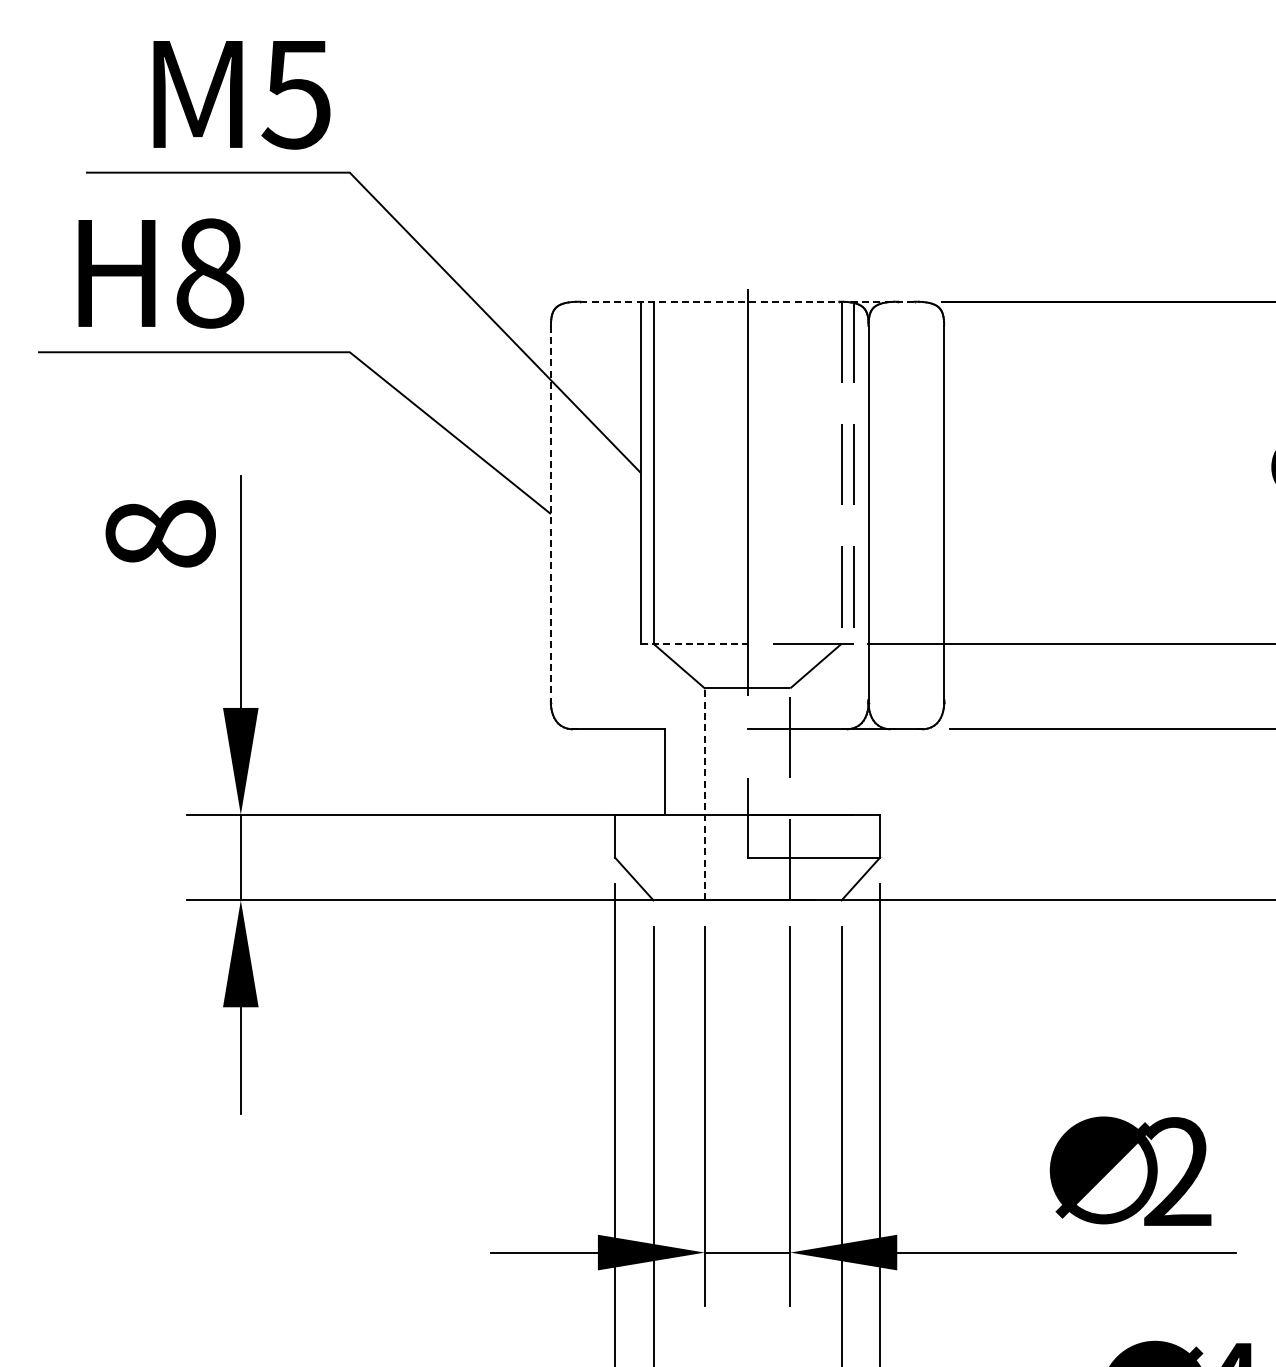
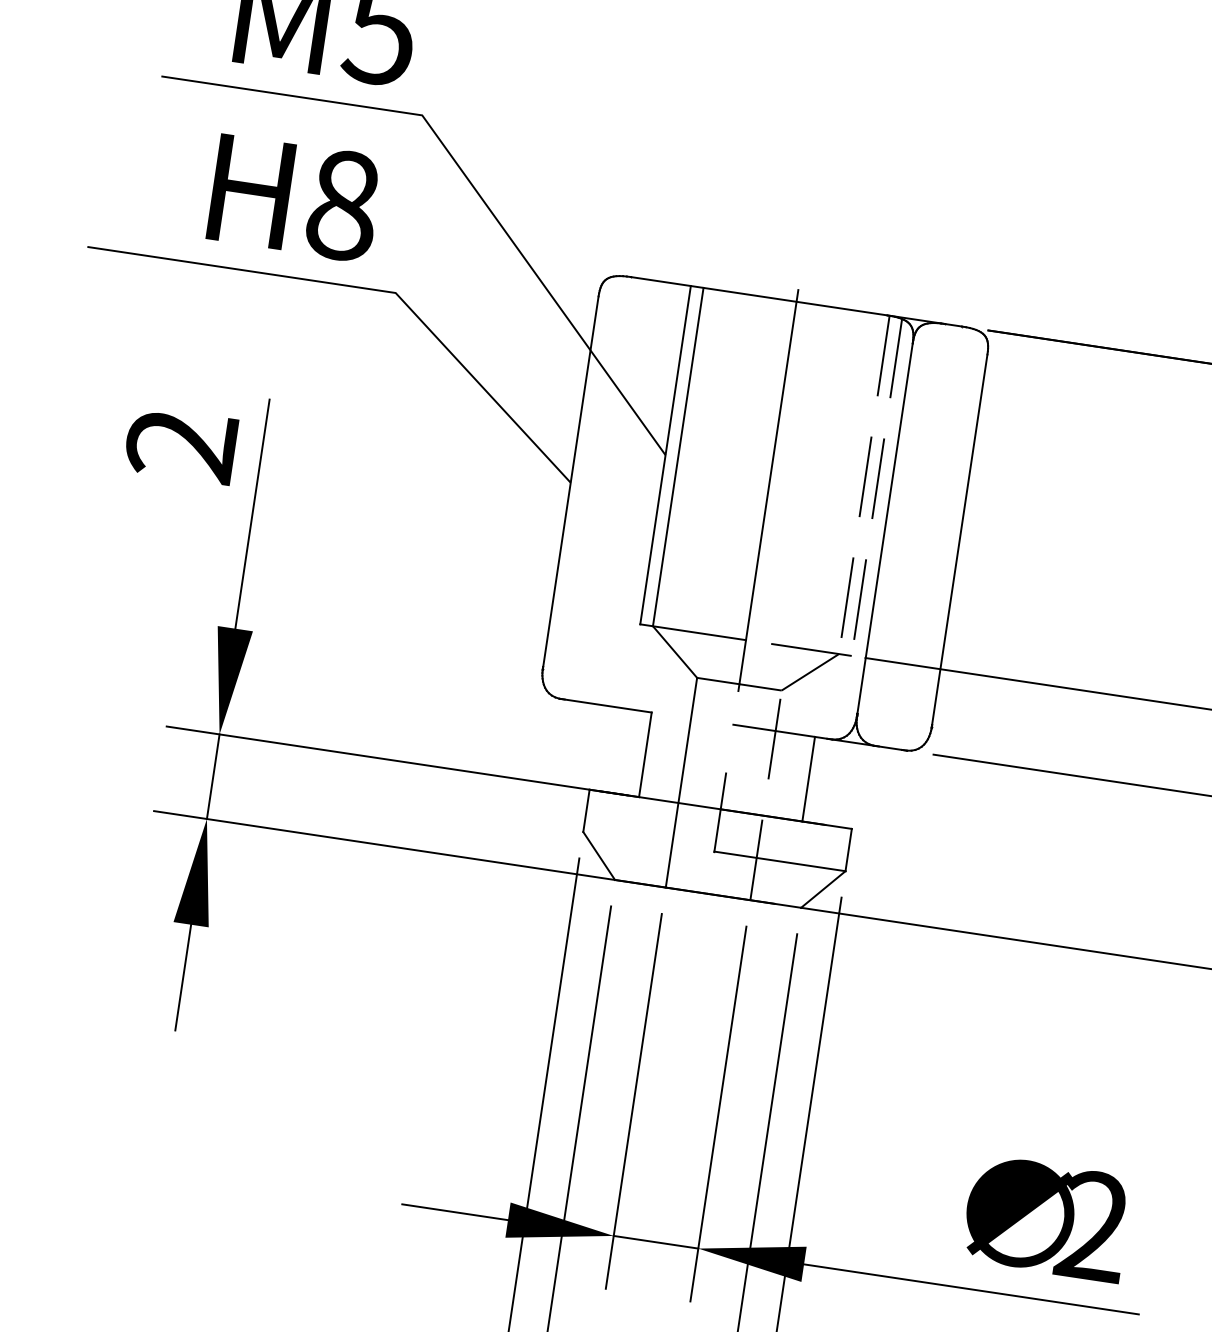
text: (161, 273) -> (295, 198), moved
line: (748, 301) -> (797, 301), dashed -> solid
line: (550, 514) -> (570, 483), dashed -> solid
text: (160, 534) -> (181, 445), 8 -> 2
line: (694, 643) -> (693, 632), dashed -> solid
line: (830, 771) -> (809, 778), added
line: (704, 793) -> (681, 781), dashed -> solid

